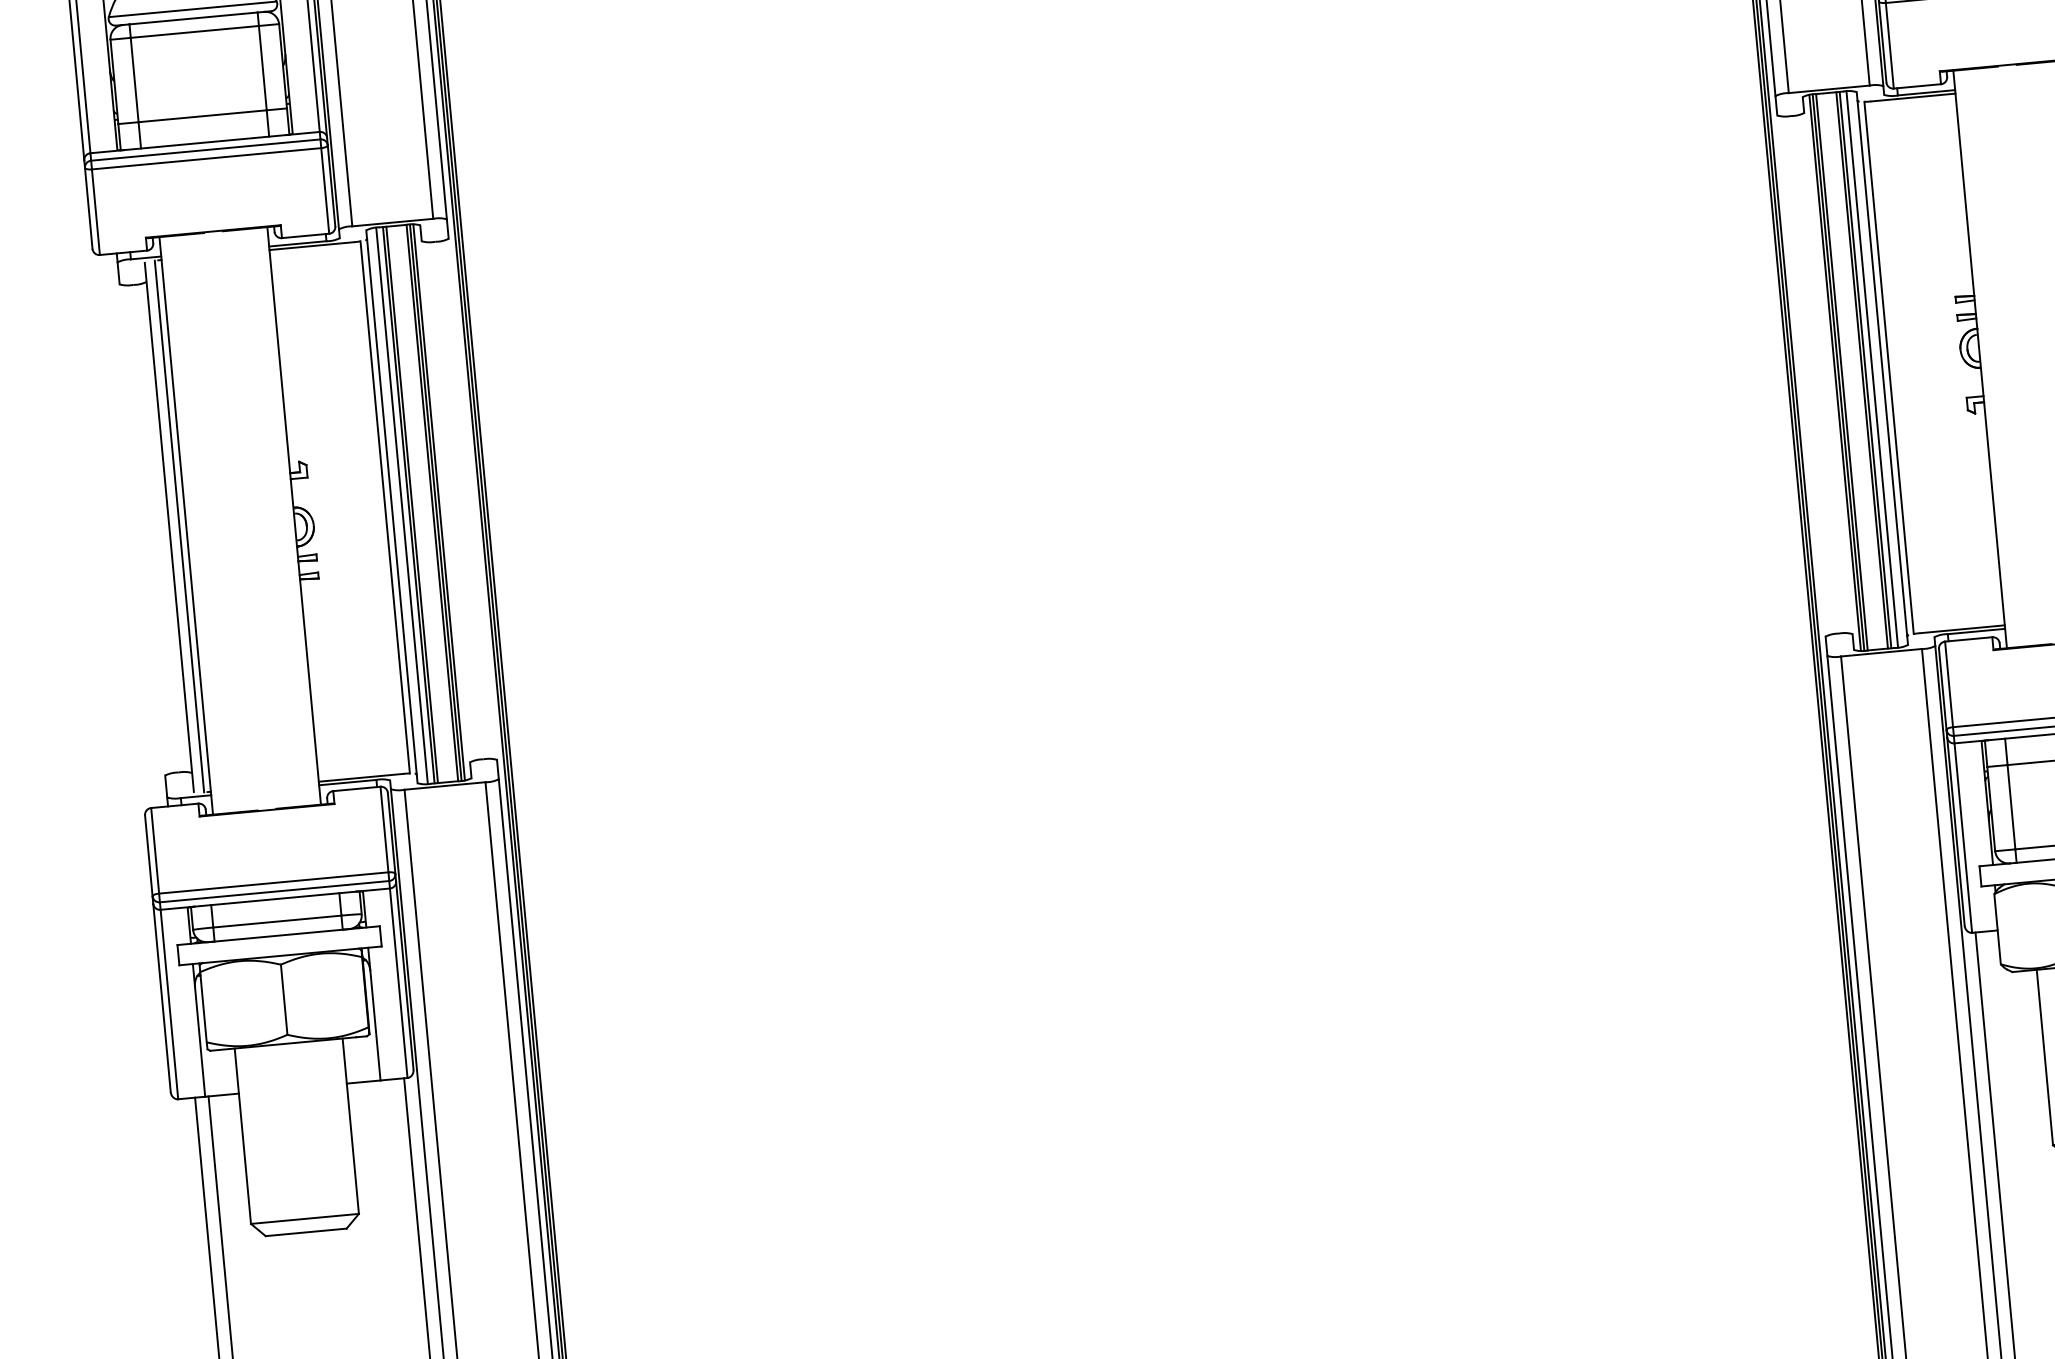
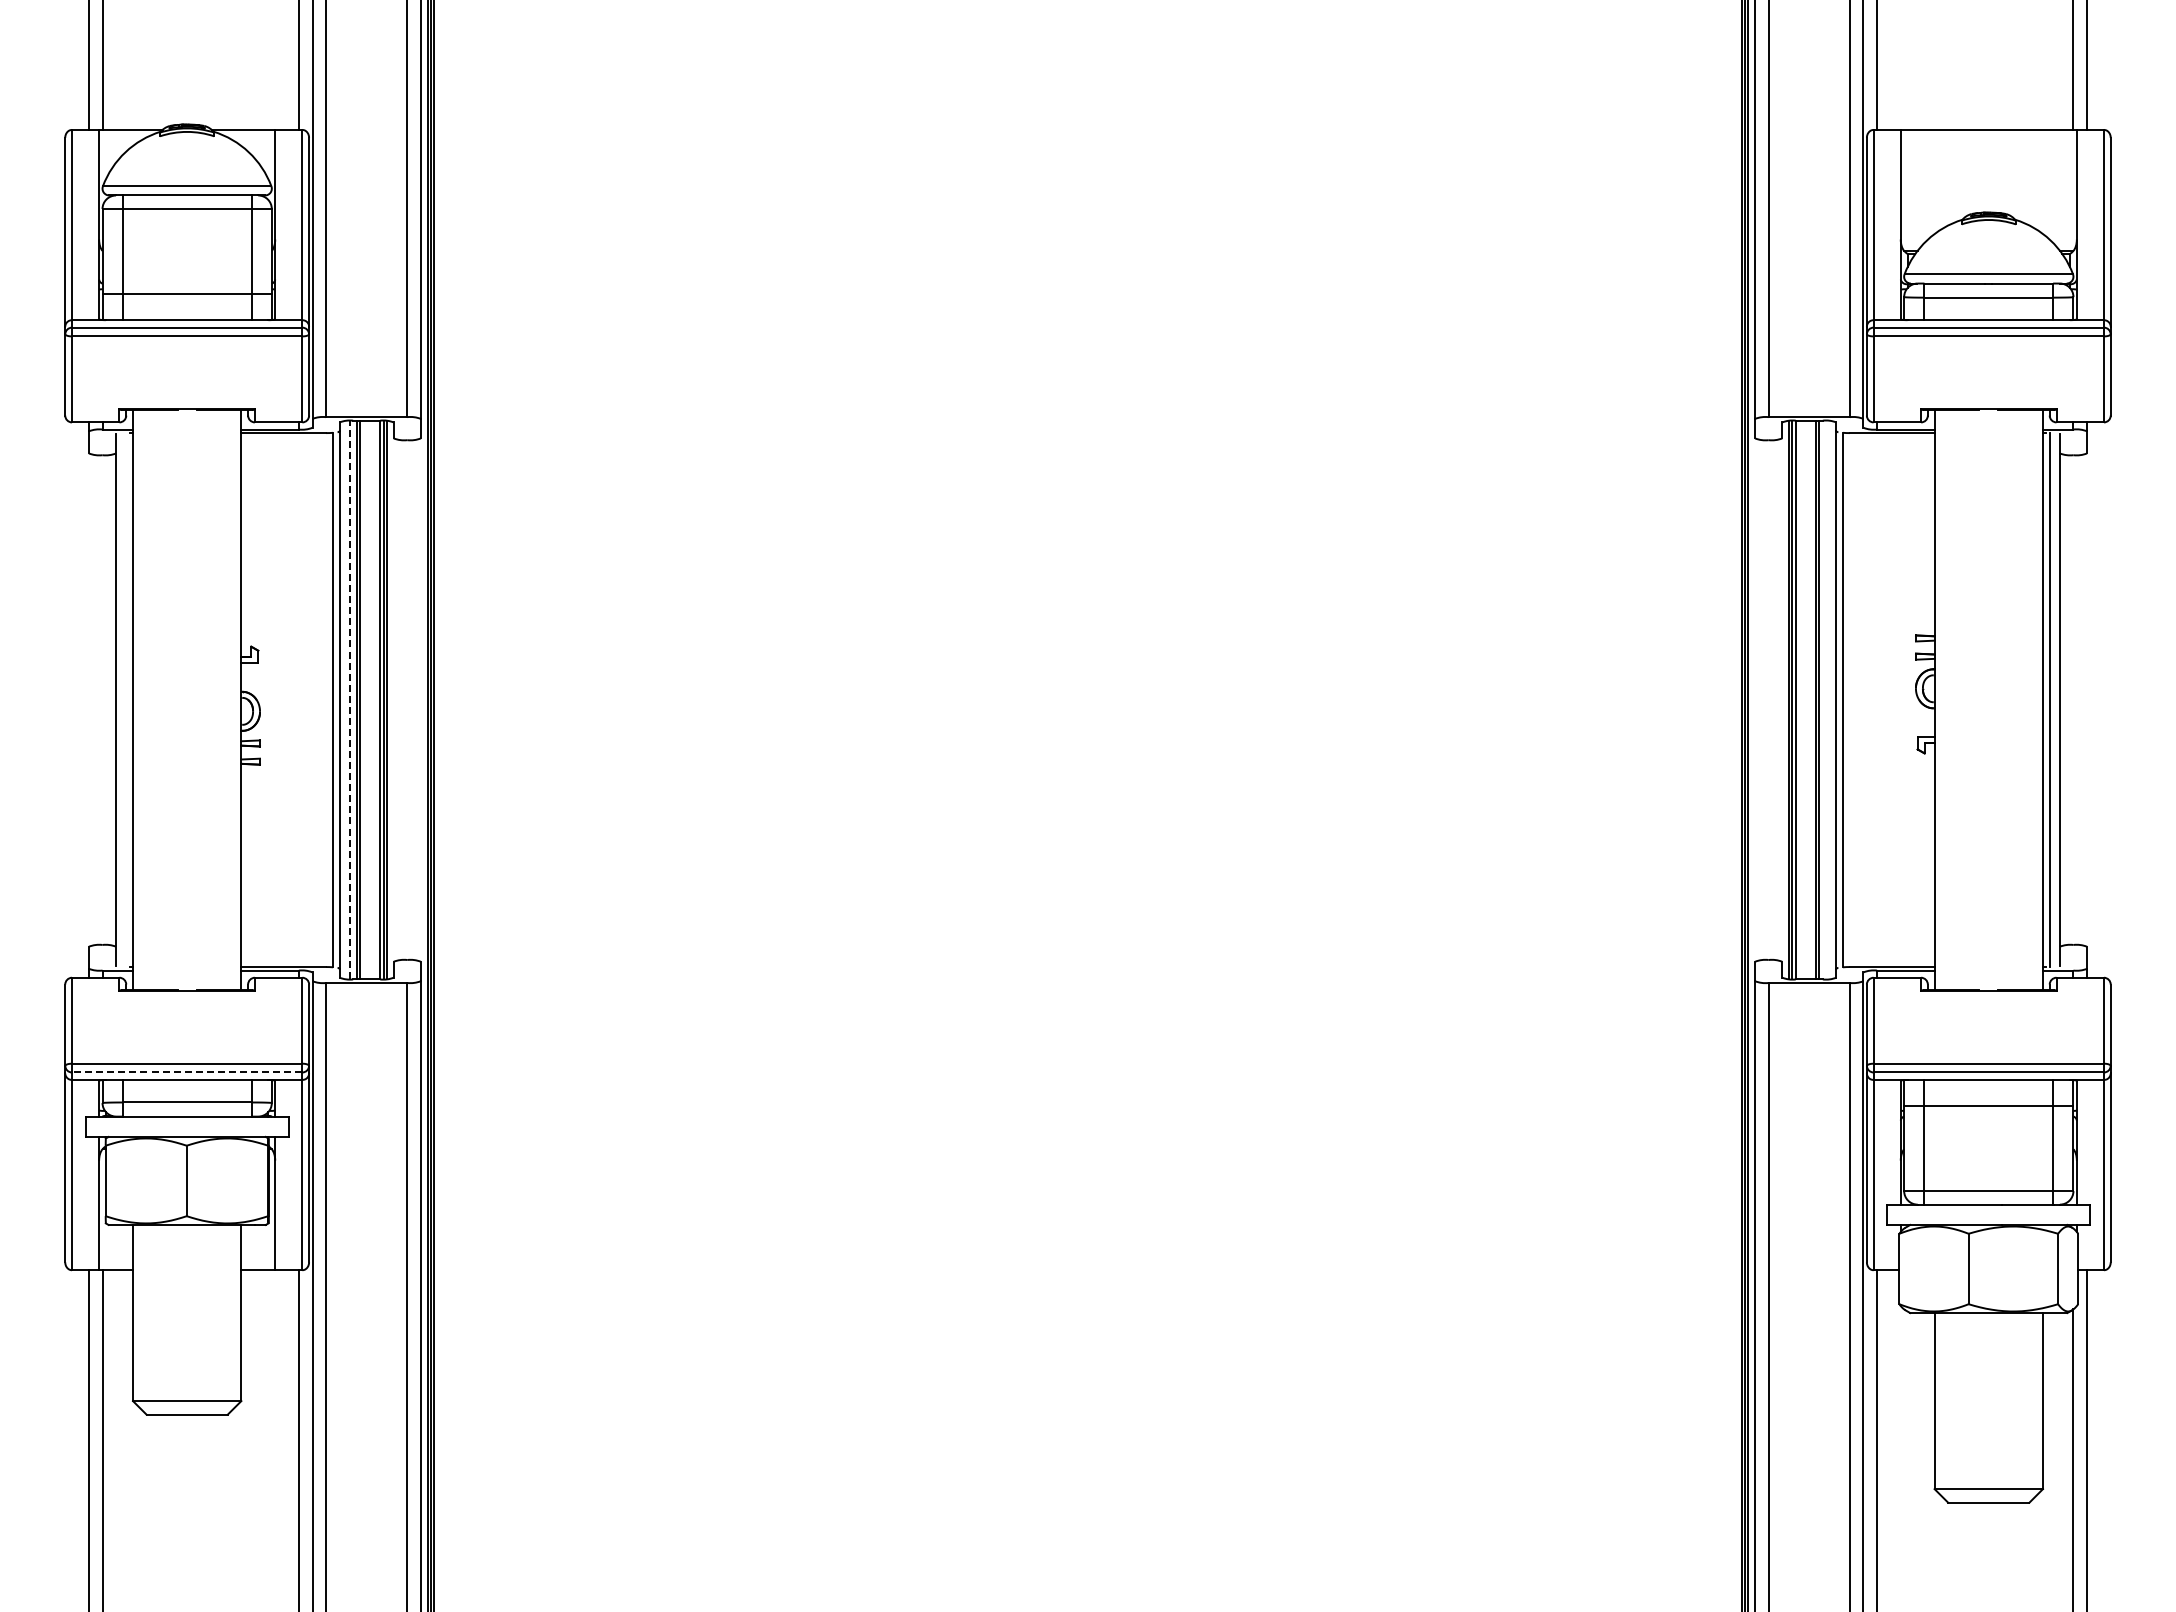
line: (1872, 368) -> (1826, 699), removed
line: (401, 505) -> (349, 699), solid -> dashed
line: (179, 526) -> (126, 700), removed
line: (273, 891) -> (186, 1072), solid -> dashed

